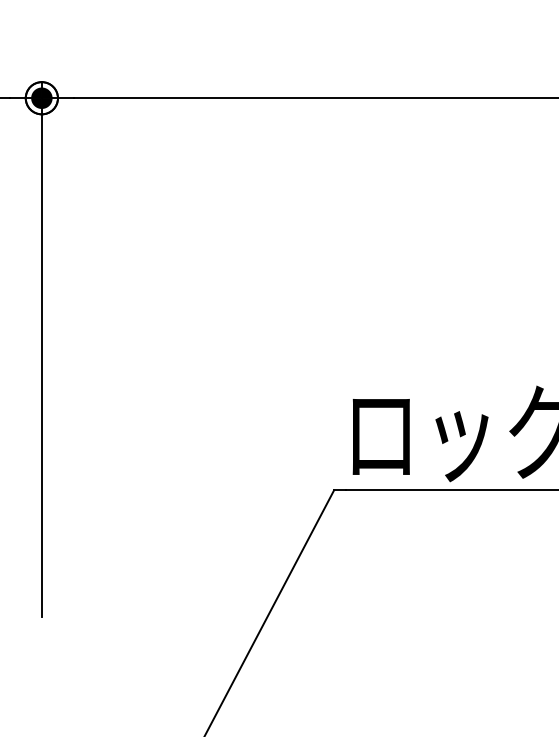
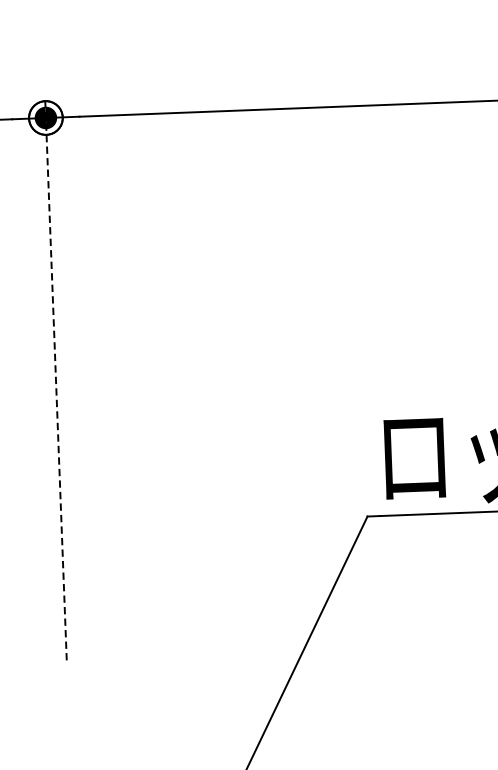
line: (41, 348) -> (55, 379), solid -> dashed

